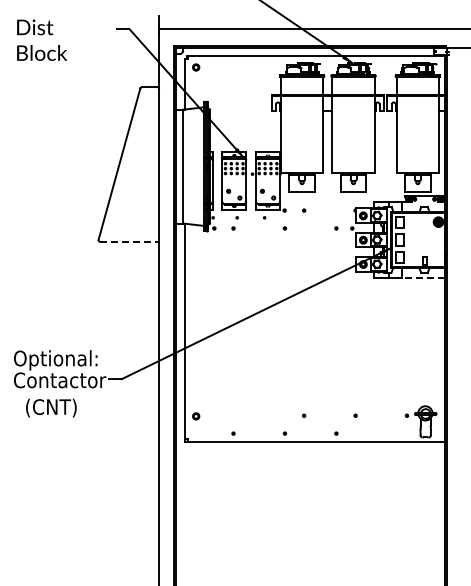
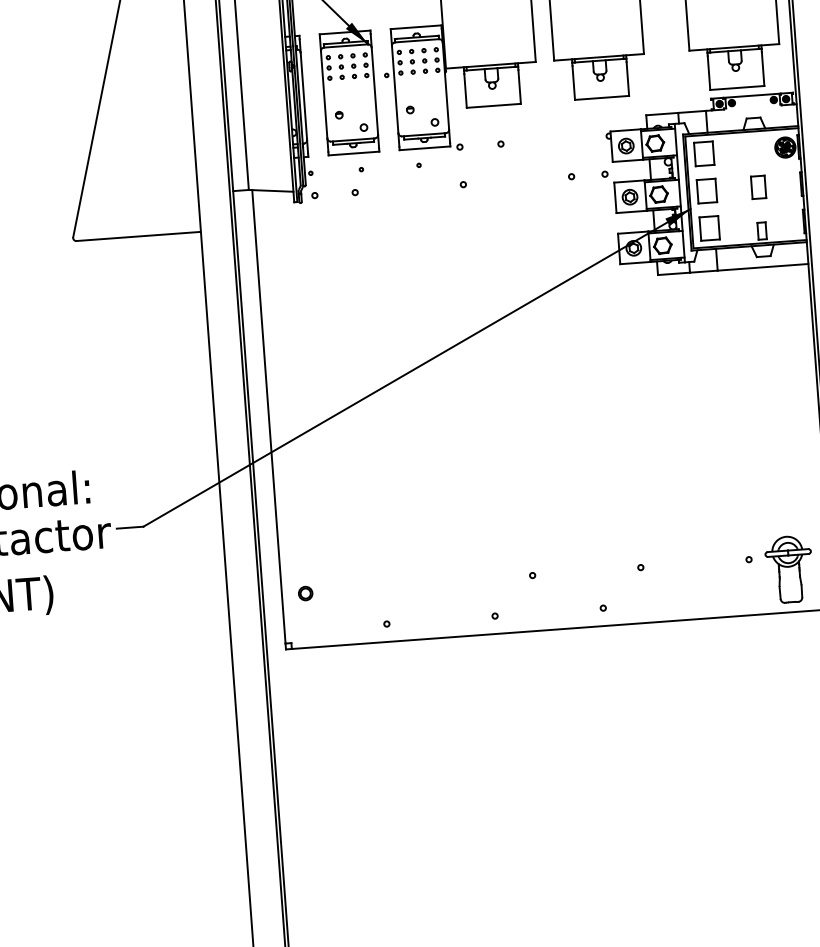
part: (424, 239) -> (758, 186), added
line: (129, 241) -> (138, 236), dashed -> solid
line: (423, 277) -> (762, 266), dashed -> solid

